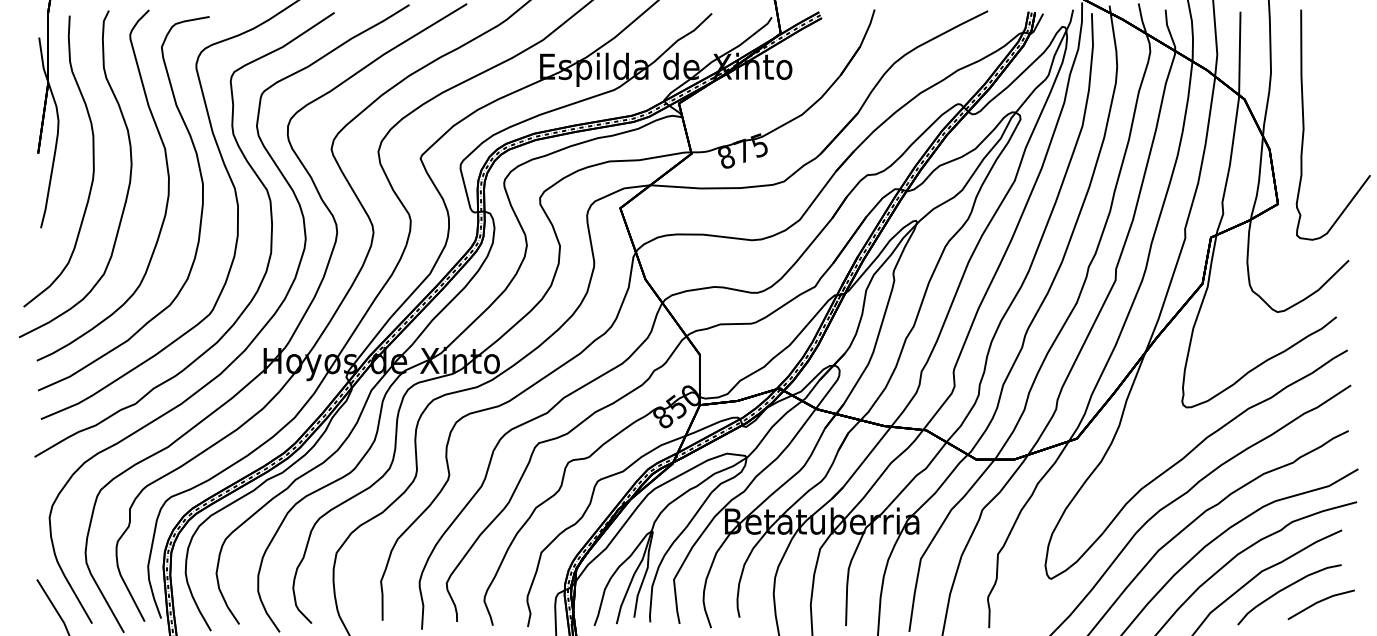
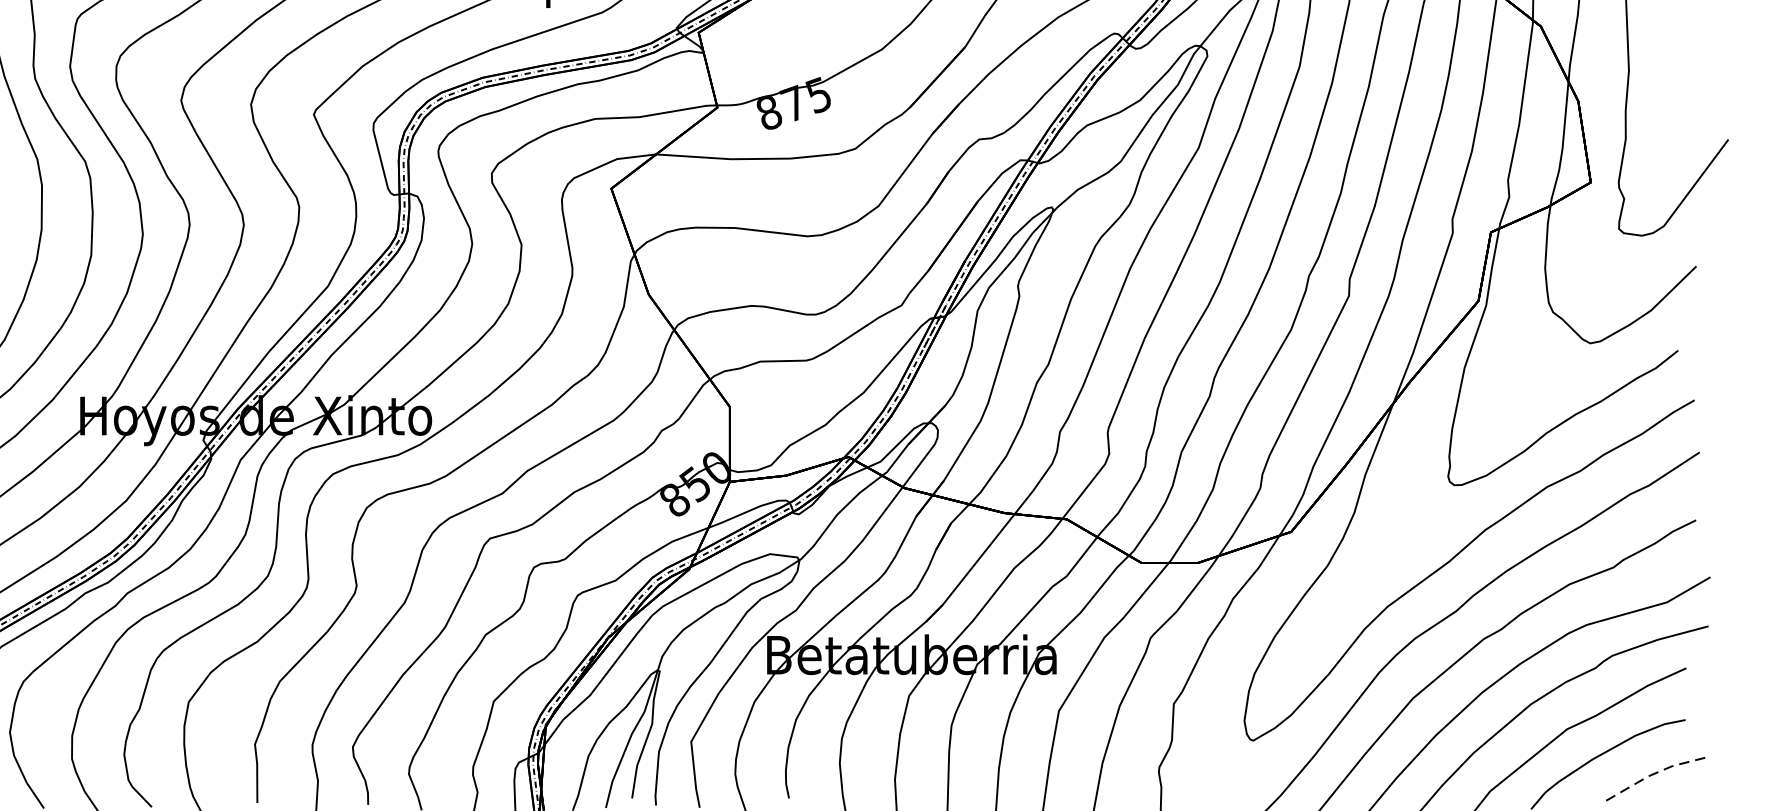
line: (1319, 601) -> (1652, 774), solid -> dashed

